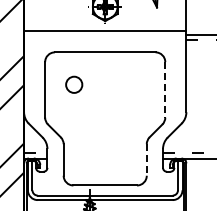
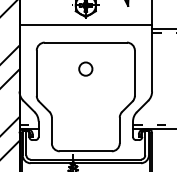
circle: (74, 84) -> (86, 68), moved
line: (165, 89) -> (135, 72), dashed -> solid
line: (146, 159) -> (119, 130), dashed -> solid

